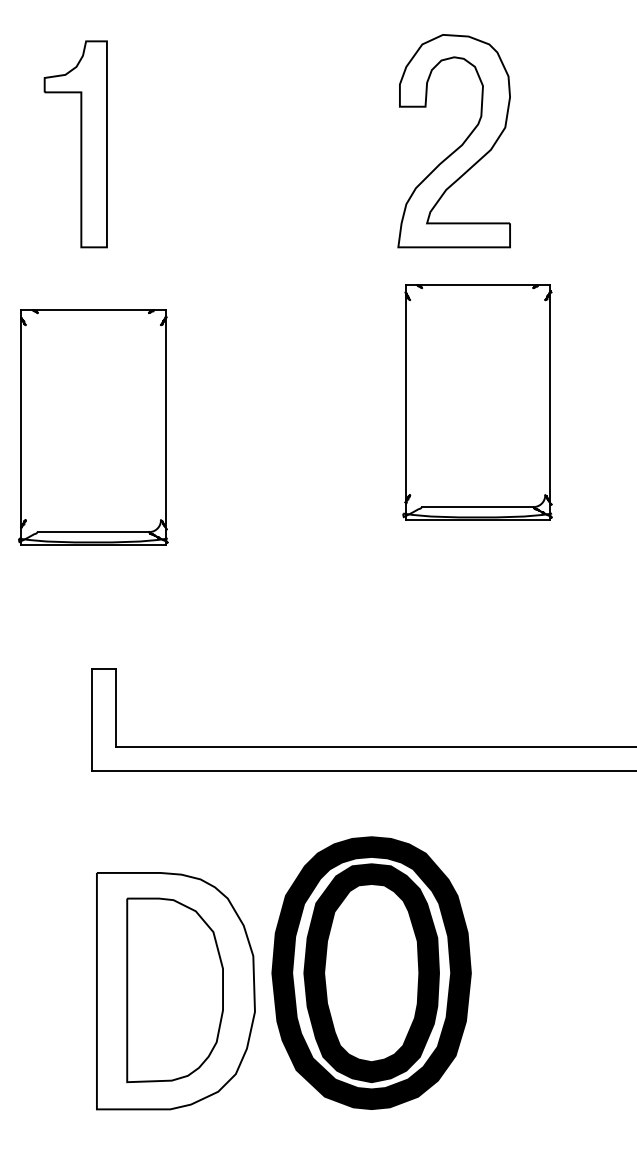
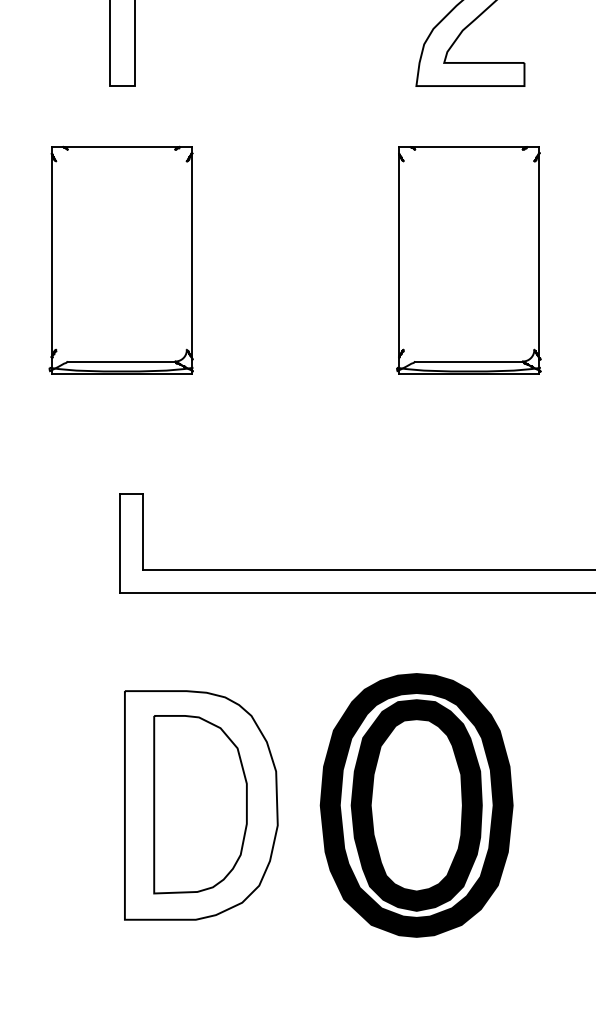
part: (477, 402) -> (468, 260), moved
part: (371, 972) -> (416, 804), moved

